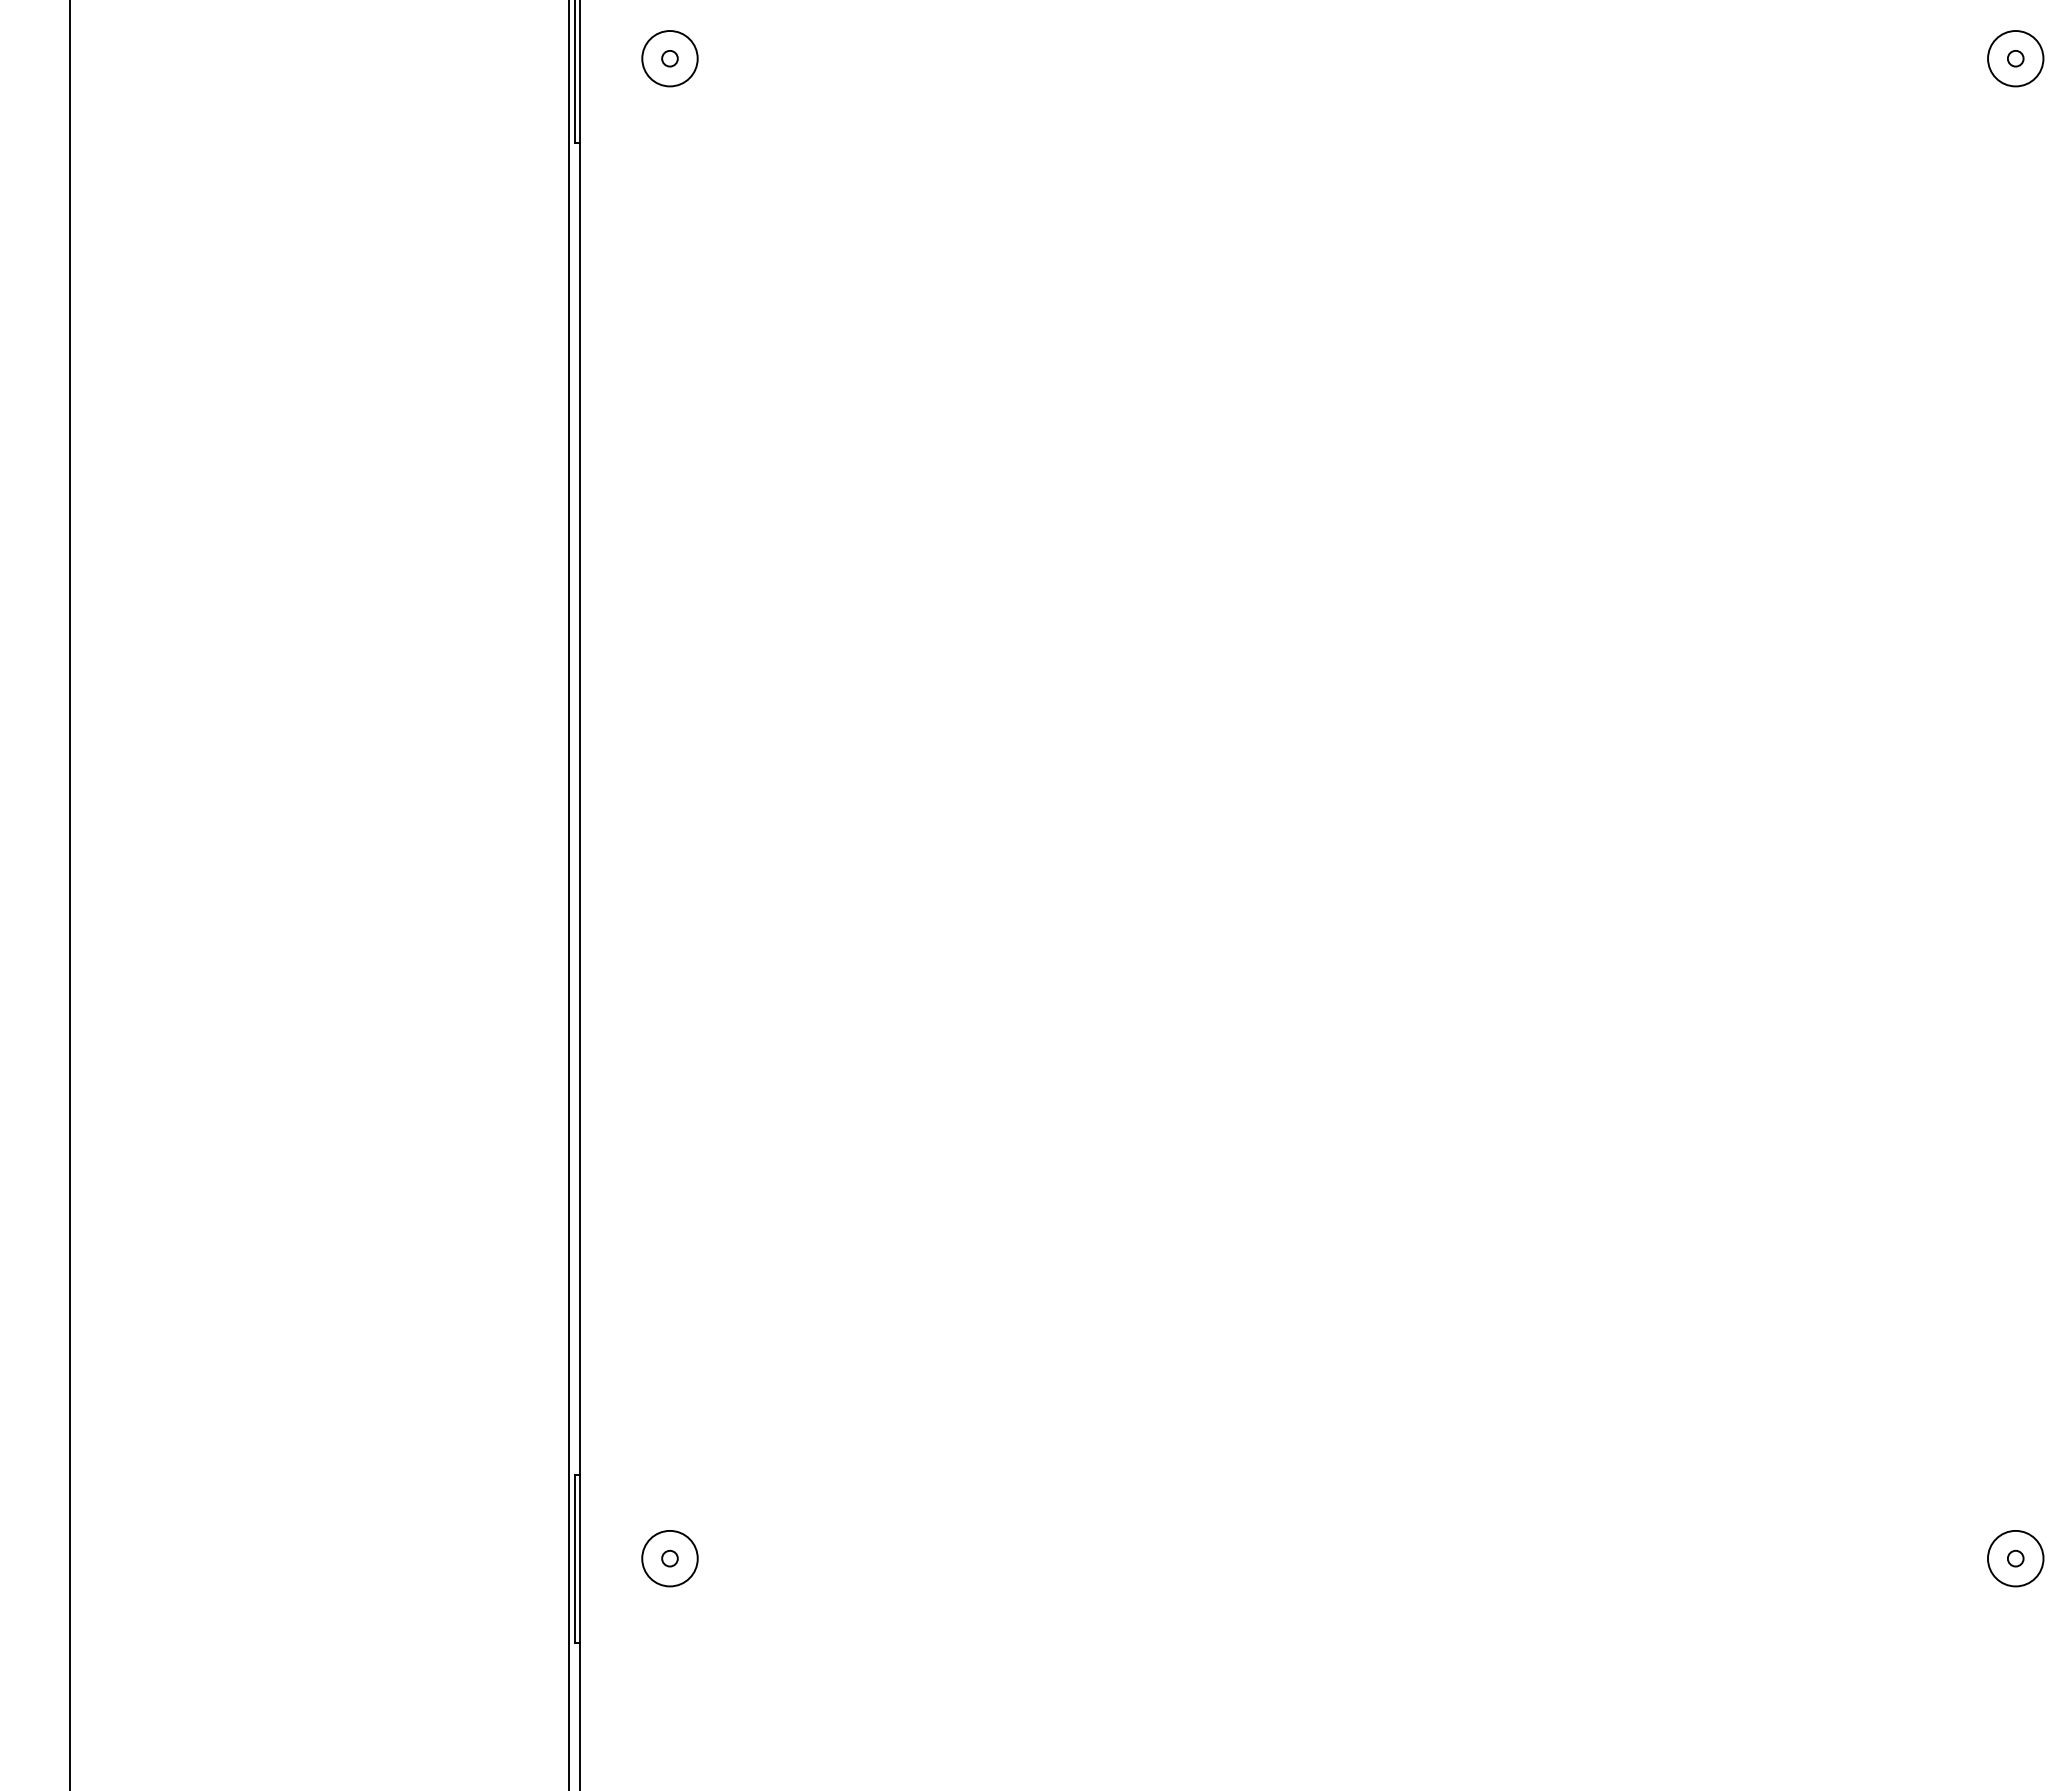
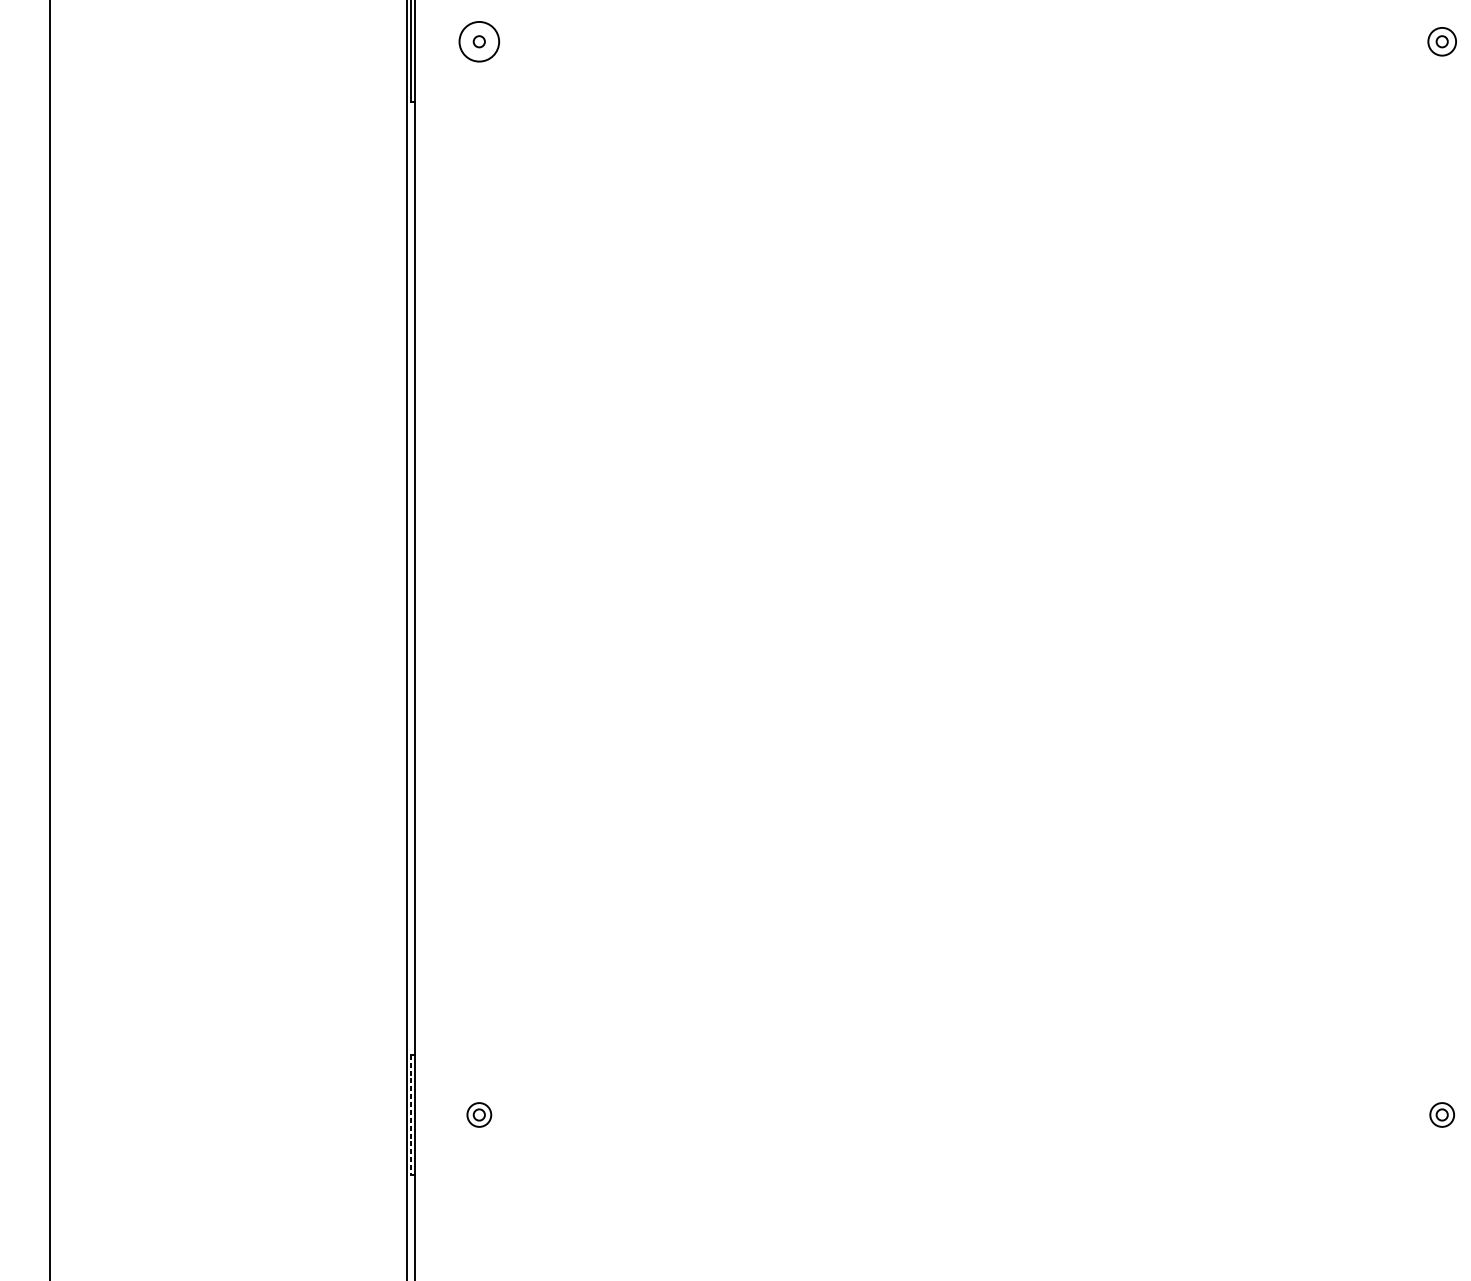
circle: (2015, 58) -> (1442, 41), size x0.7
circle: (669, 1558) -> (478, 1114), size x0.6
circle: (2015, 1558) -> (1442, 1114), size x0.6
line: (574, 1559) -> (411, 1115), solid -> dashed

